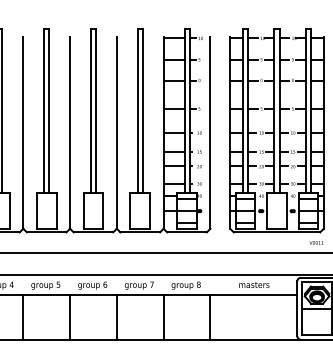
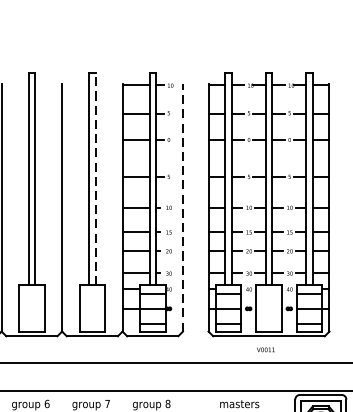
line: (142, 110) -> (95, 178), solid -> dashed
line: (210, 133) -> (183, 208), solid -> dashed
text: (316, 242) -> (265, 349), moved

